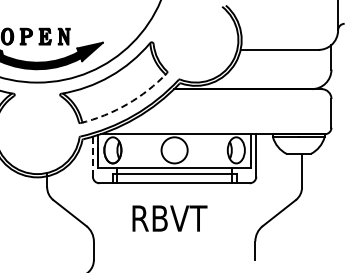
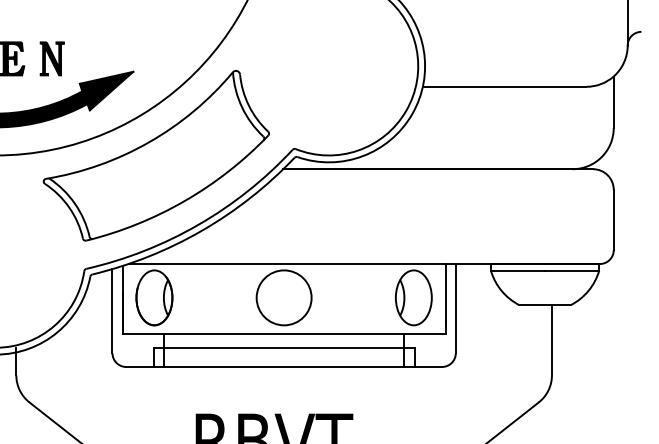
arc: (127, 104) -> (185, 201), dashed -> solid
line: (92, 157) -> (111, 312), dashed -> solid

